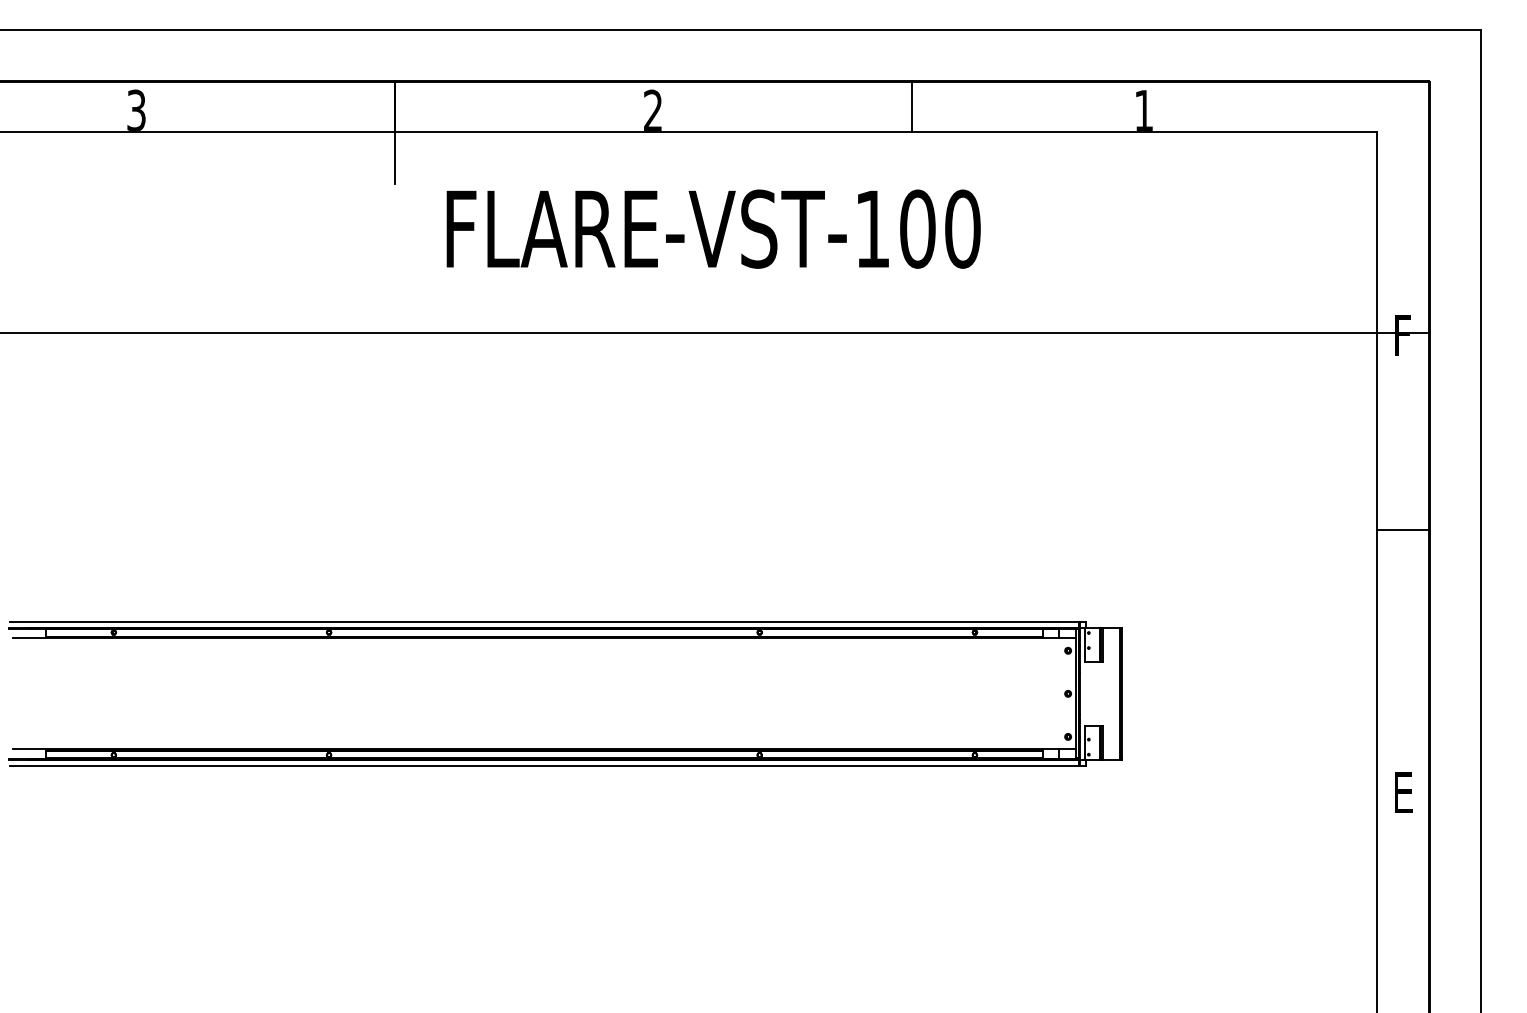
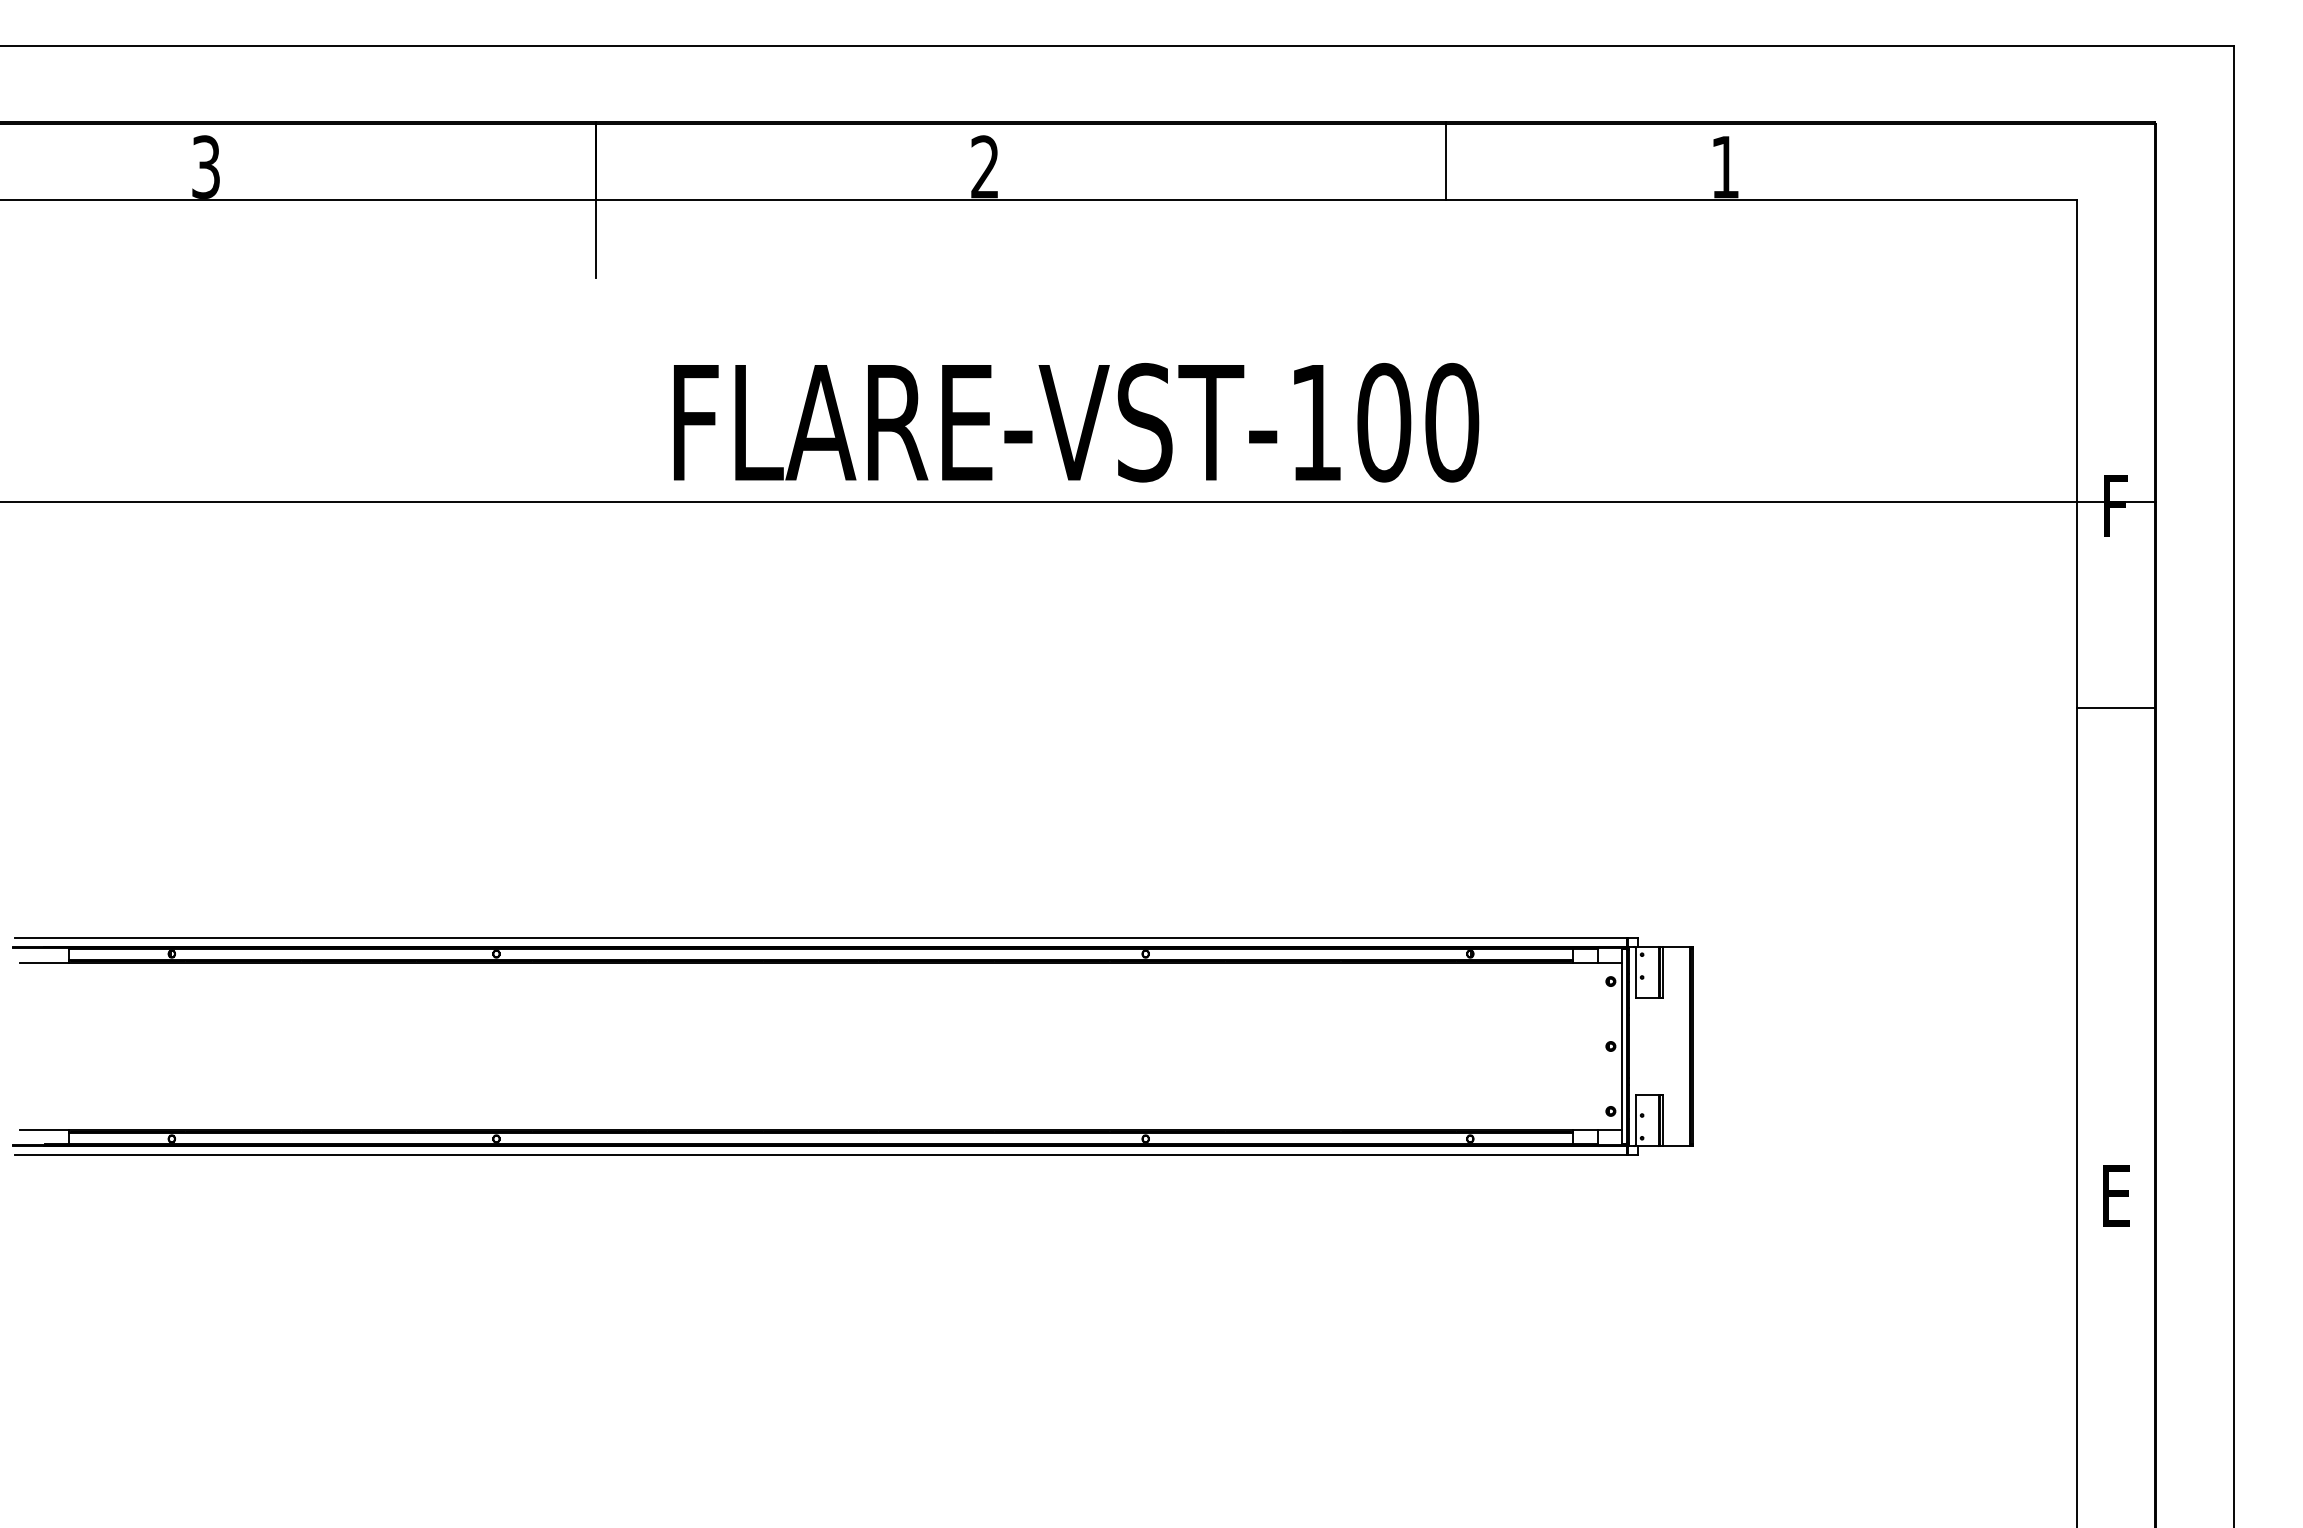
line: (912, 106) -> (1447, 160), moved
text: (713, 228) -> (1076, 421), moved
line: (1402, 530) -> (2115, 708), moved

